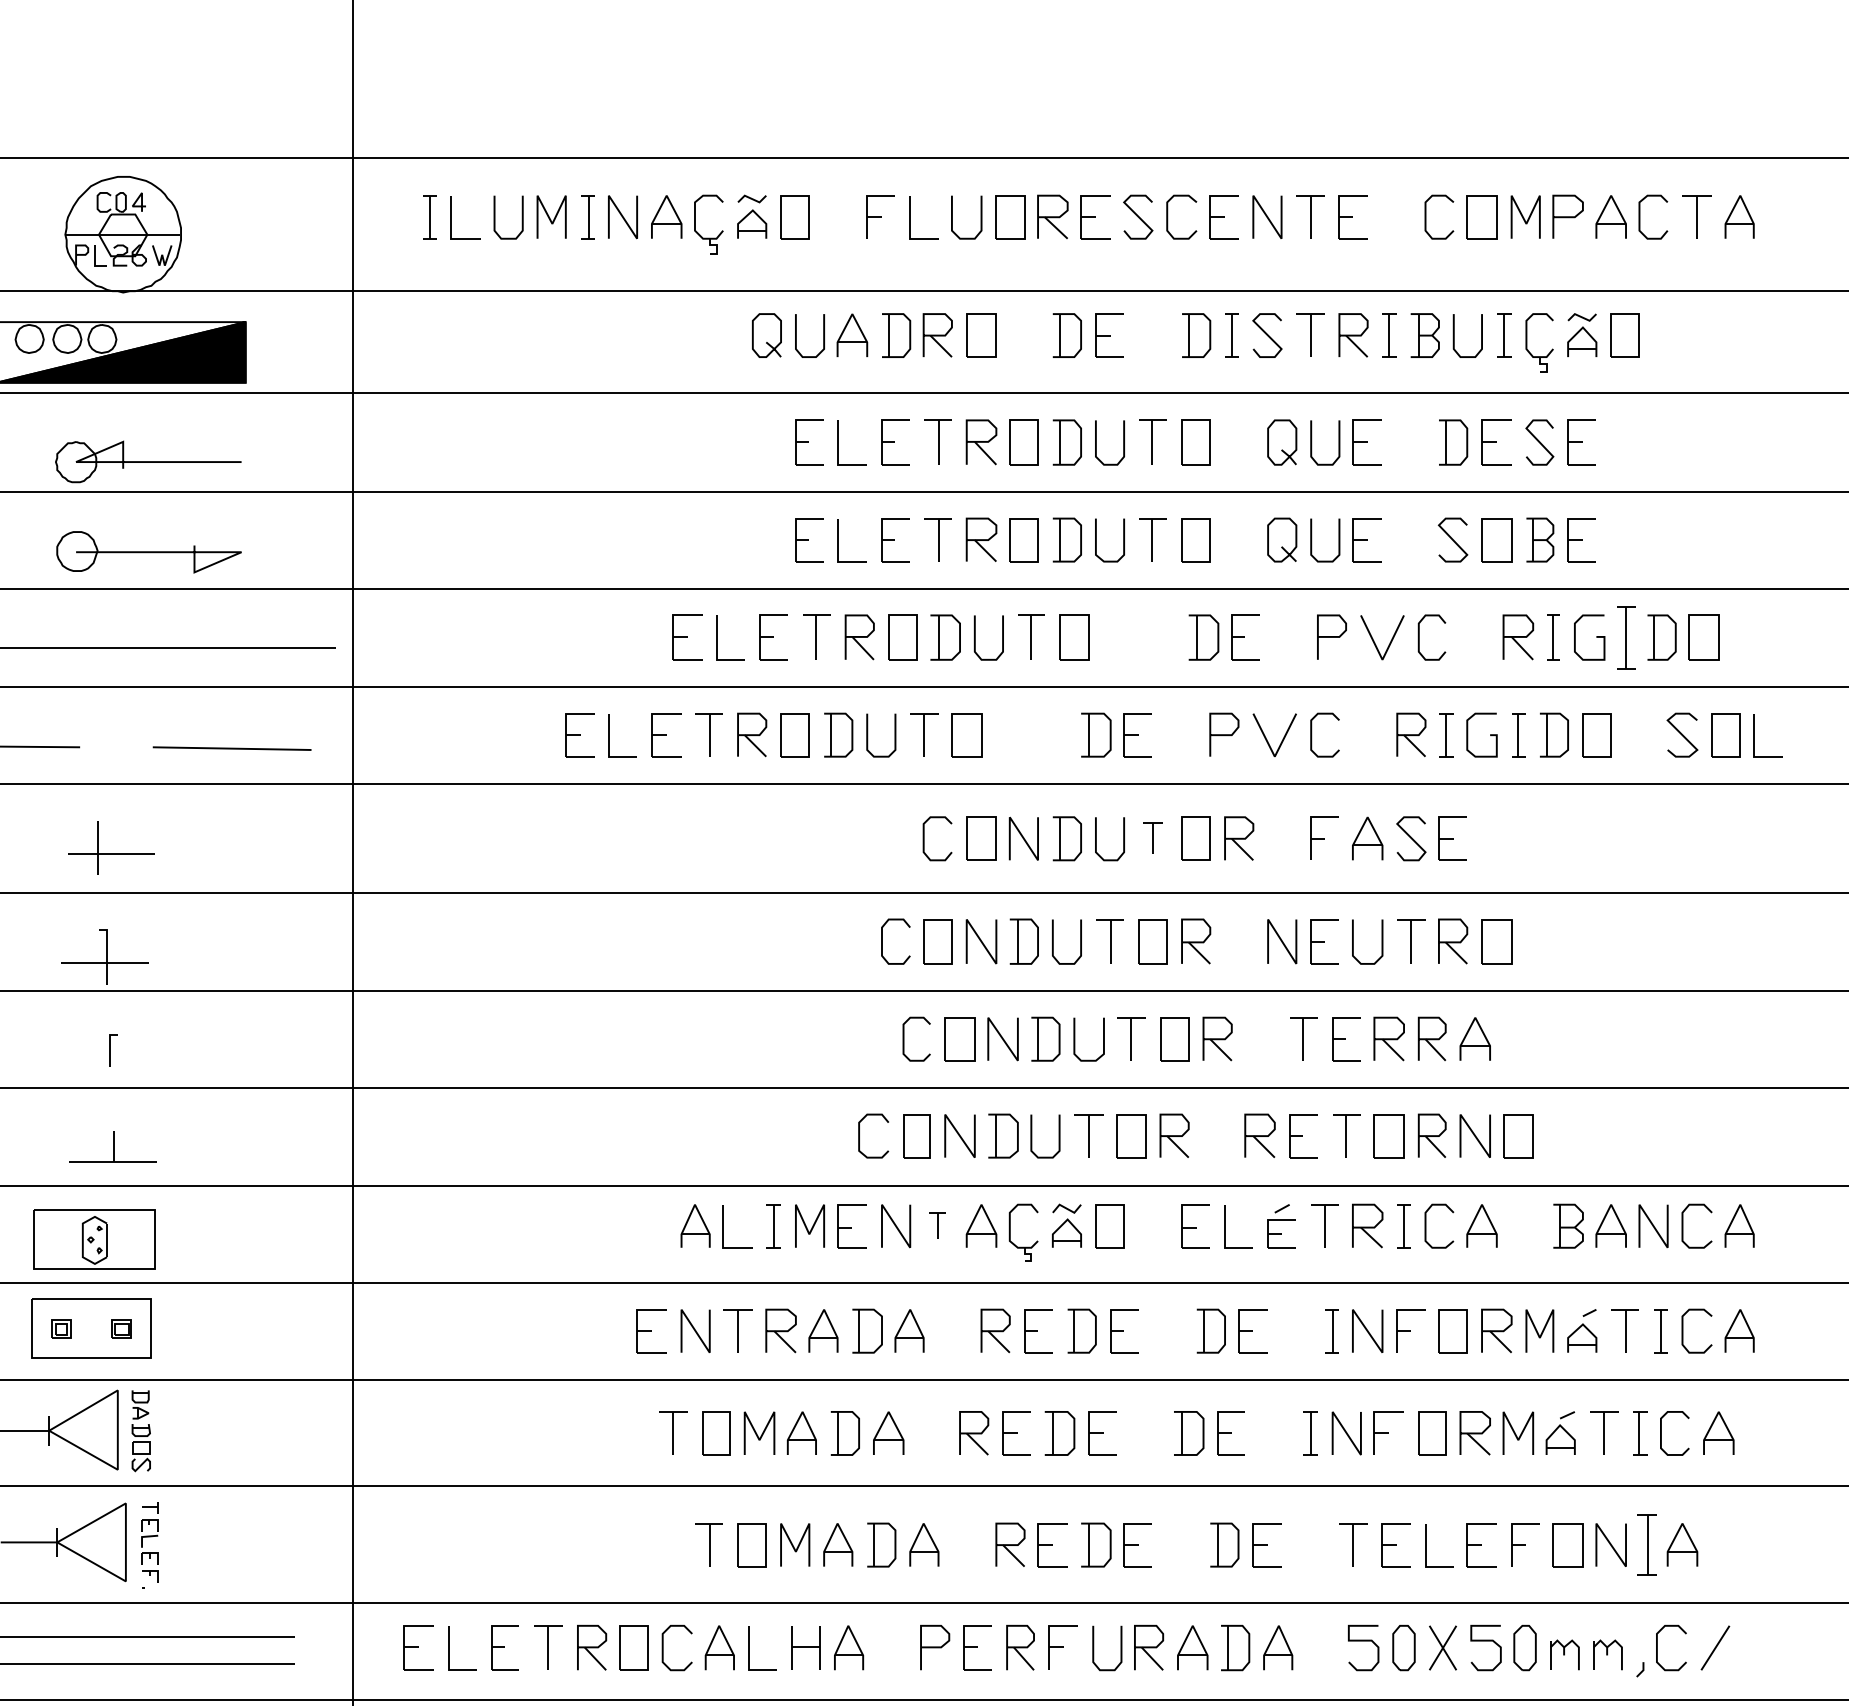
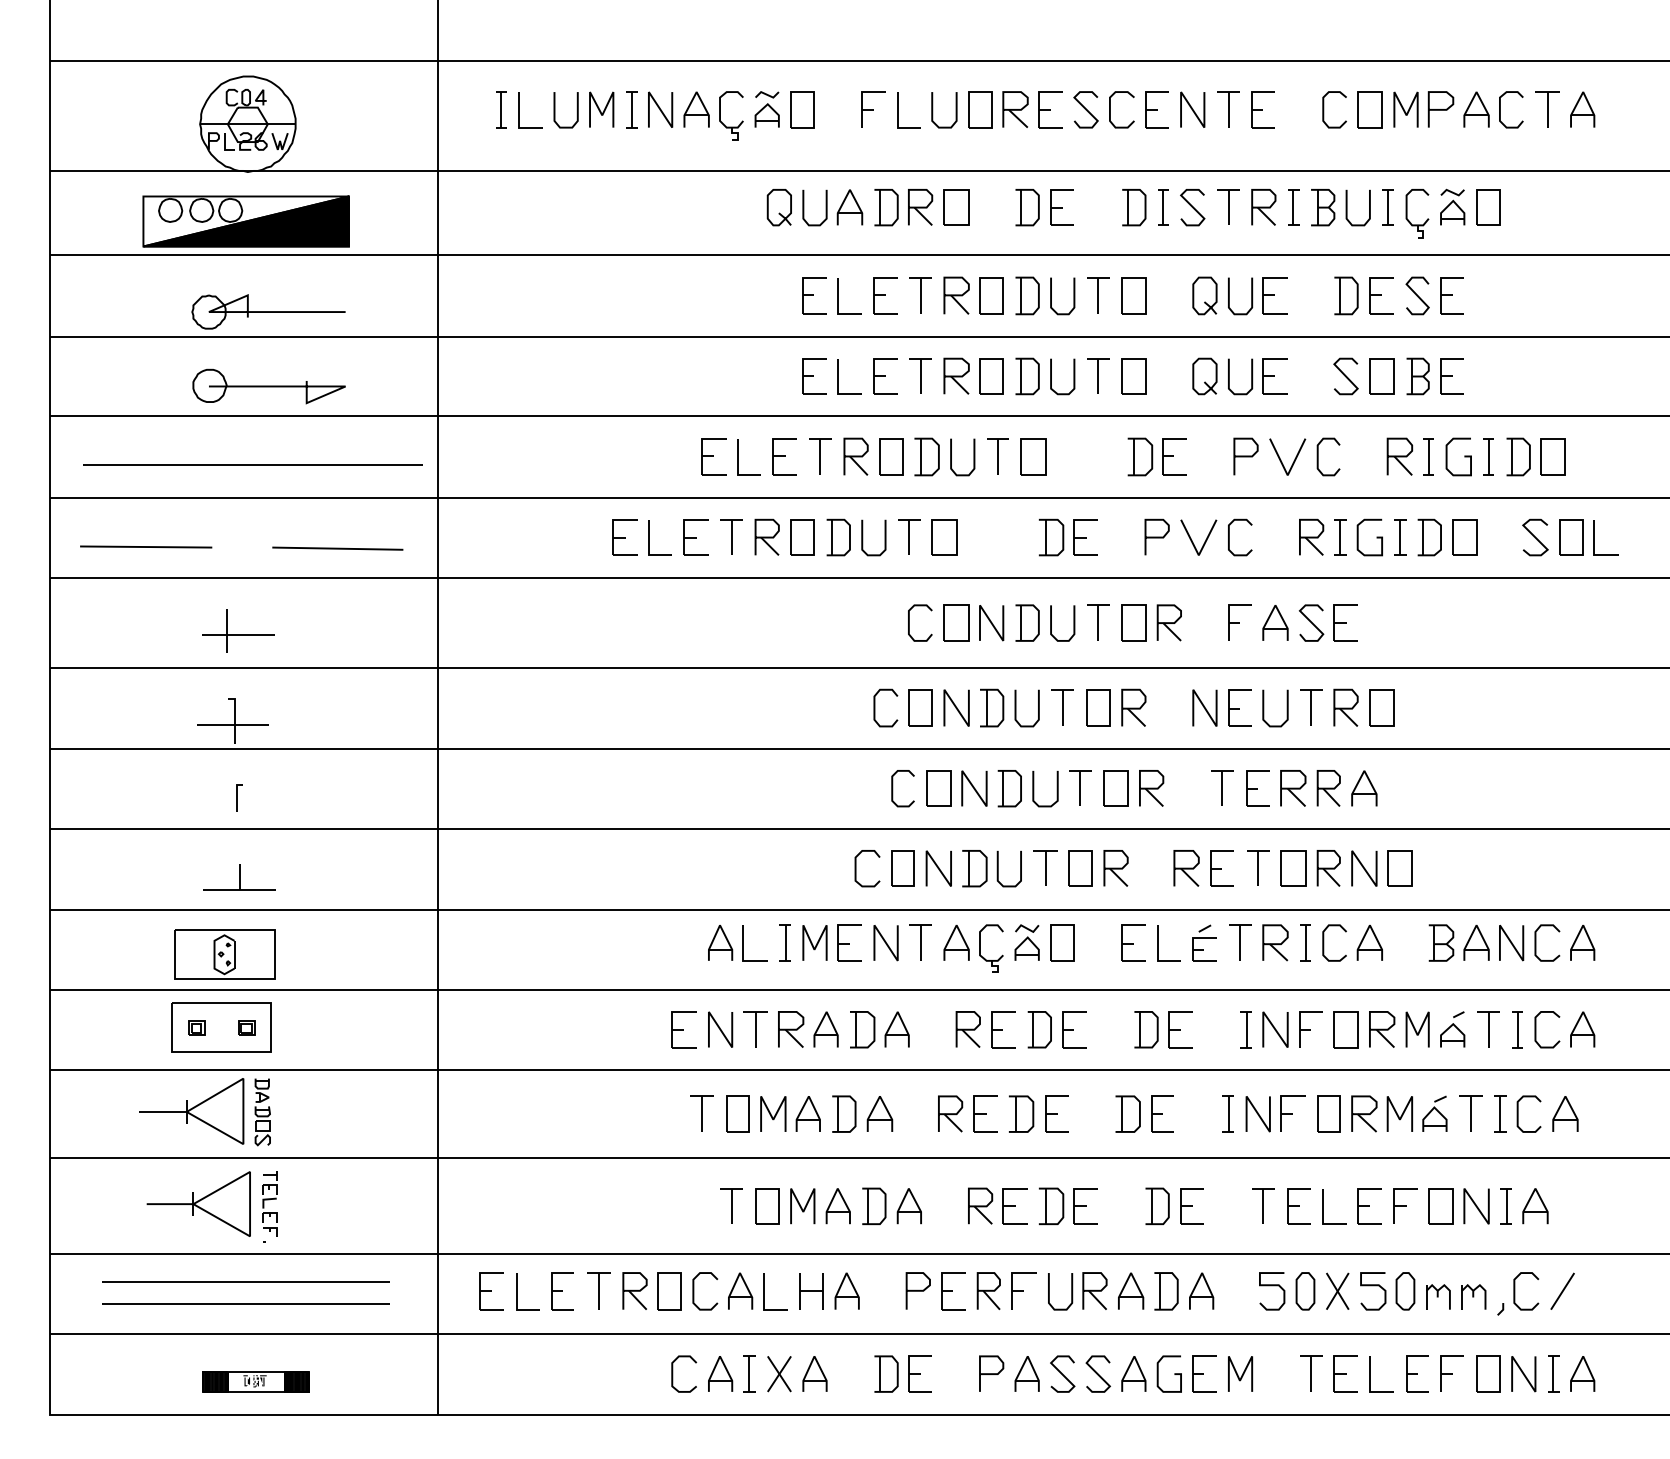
part: (1625, 637) -> (1488, 456), size x0.71
part: (1153, 838) -> (1098, 622), size x1.43
part: (937, 1225) -> (920, 942), size x1.67
part: (1646, 1545) -> (1505, 1206), size x0.71

